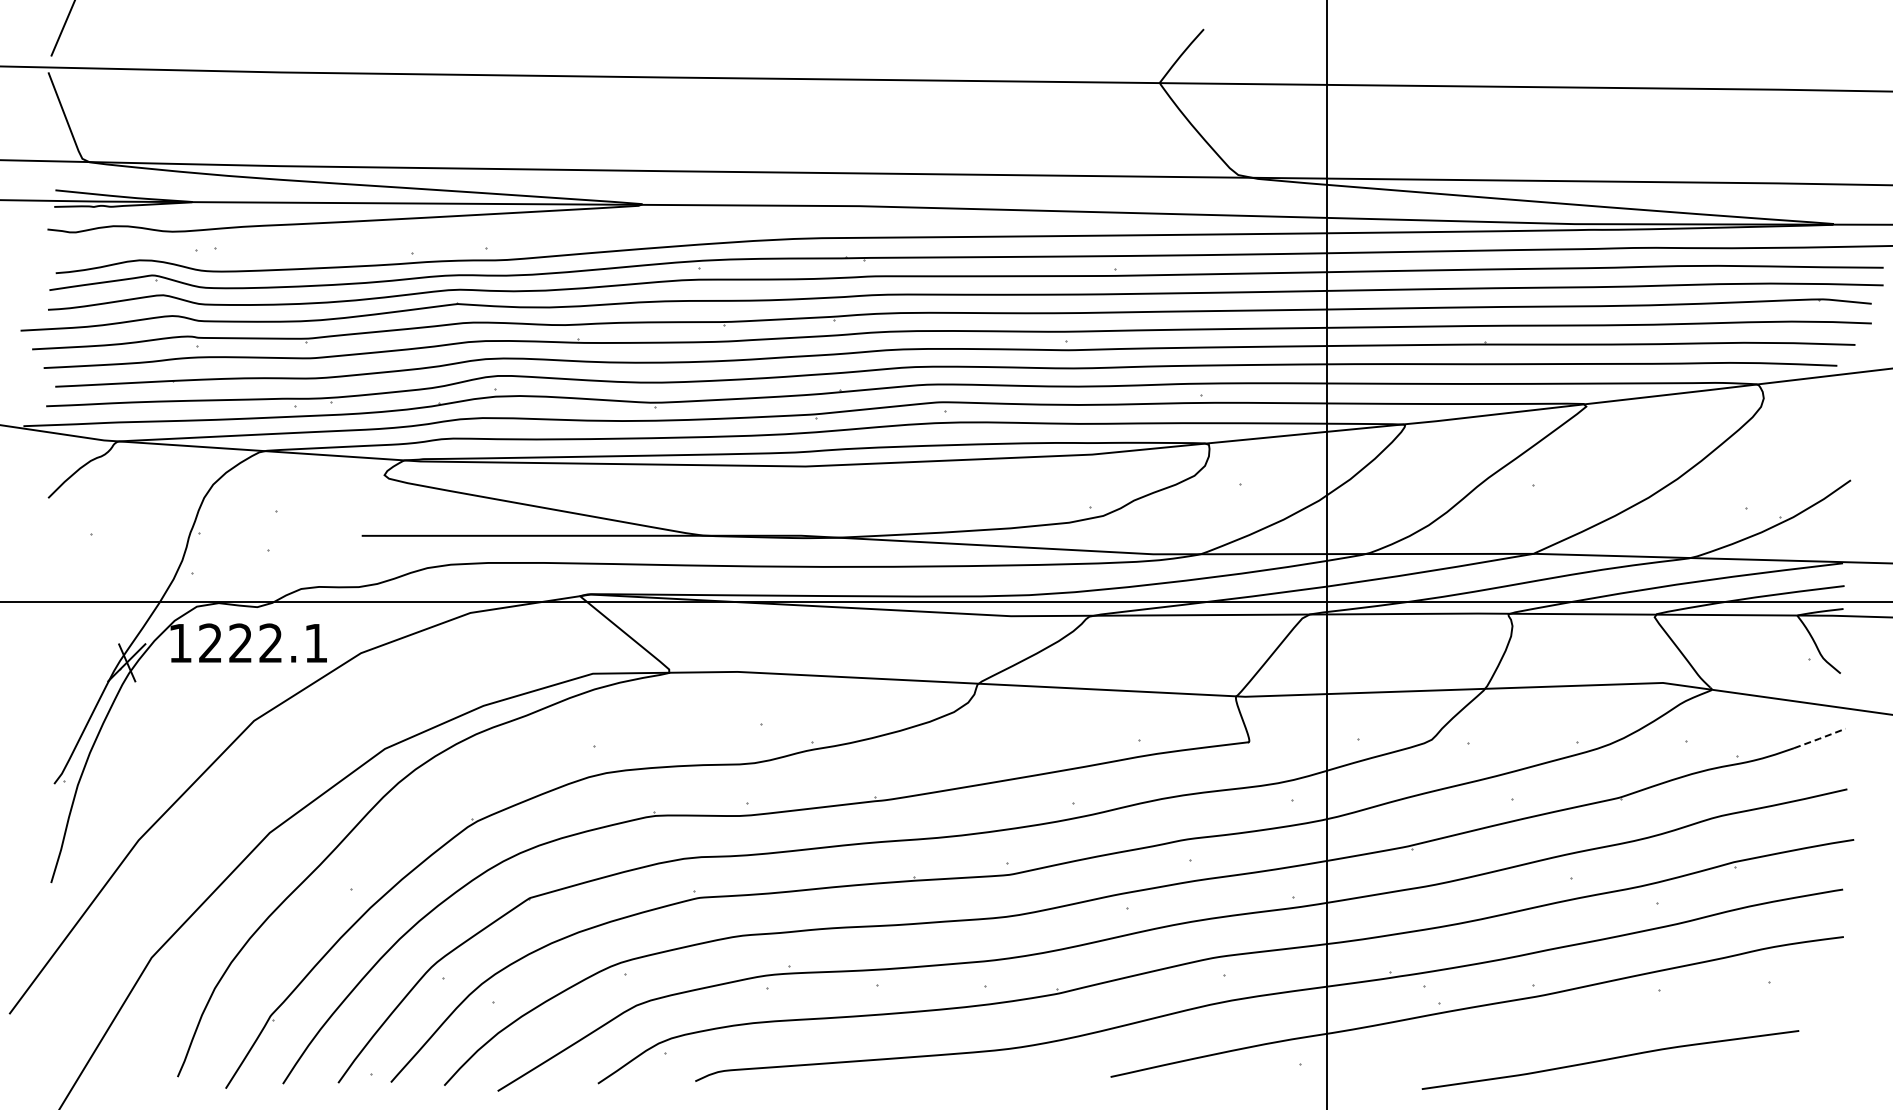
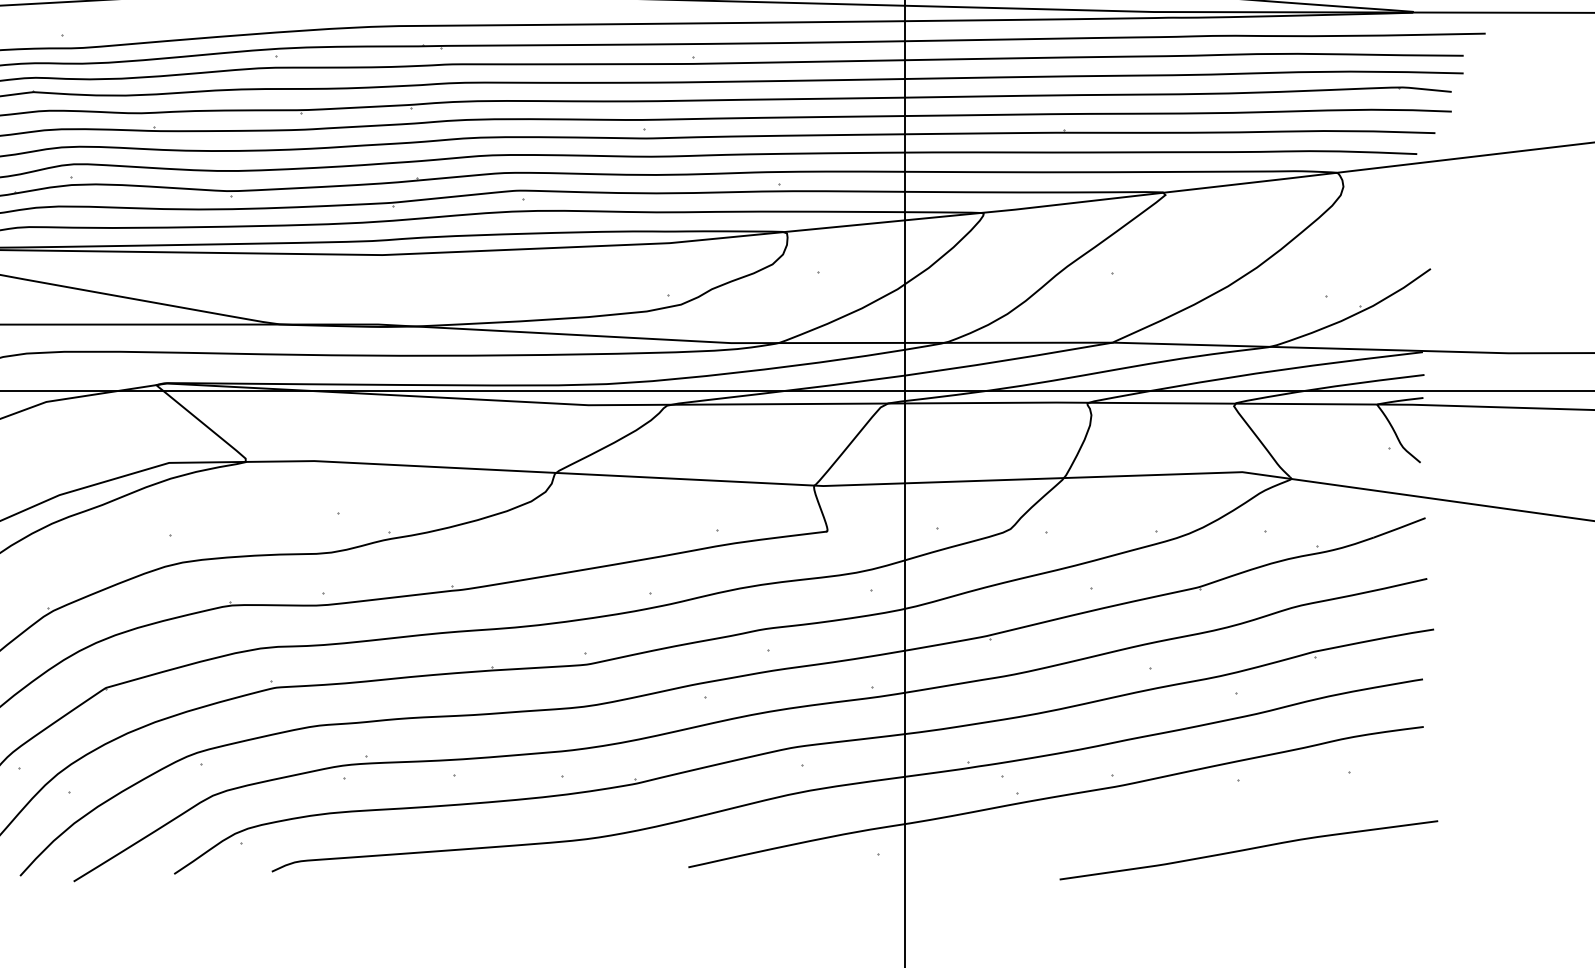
line: (1820, 738) -> (1400, 527), dashed -> solid
curve: (1610, 1059) -> (1248, 849), moved

